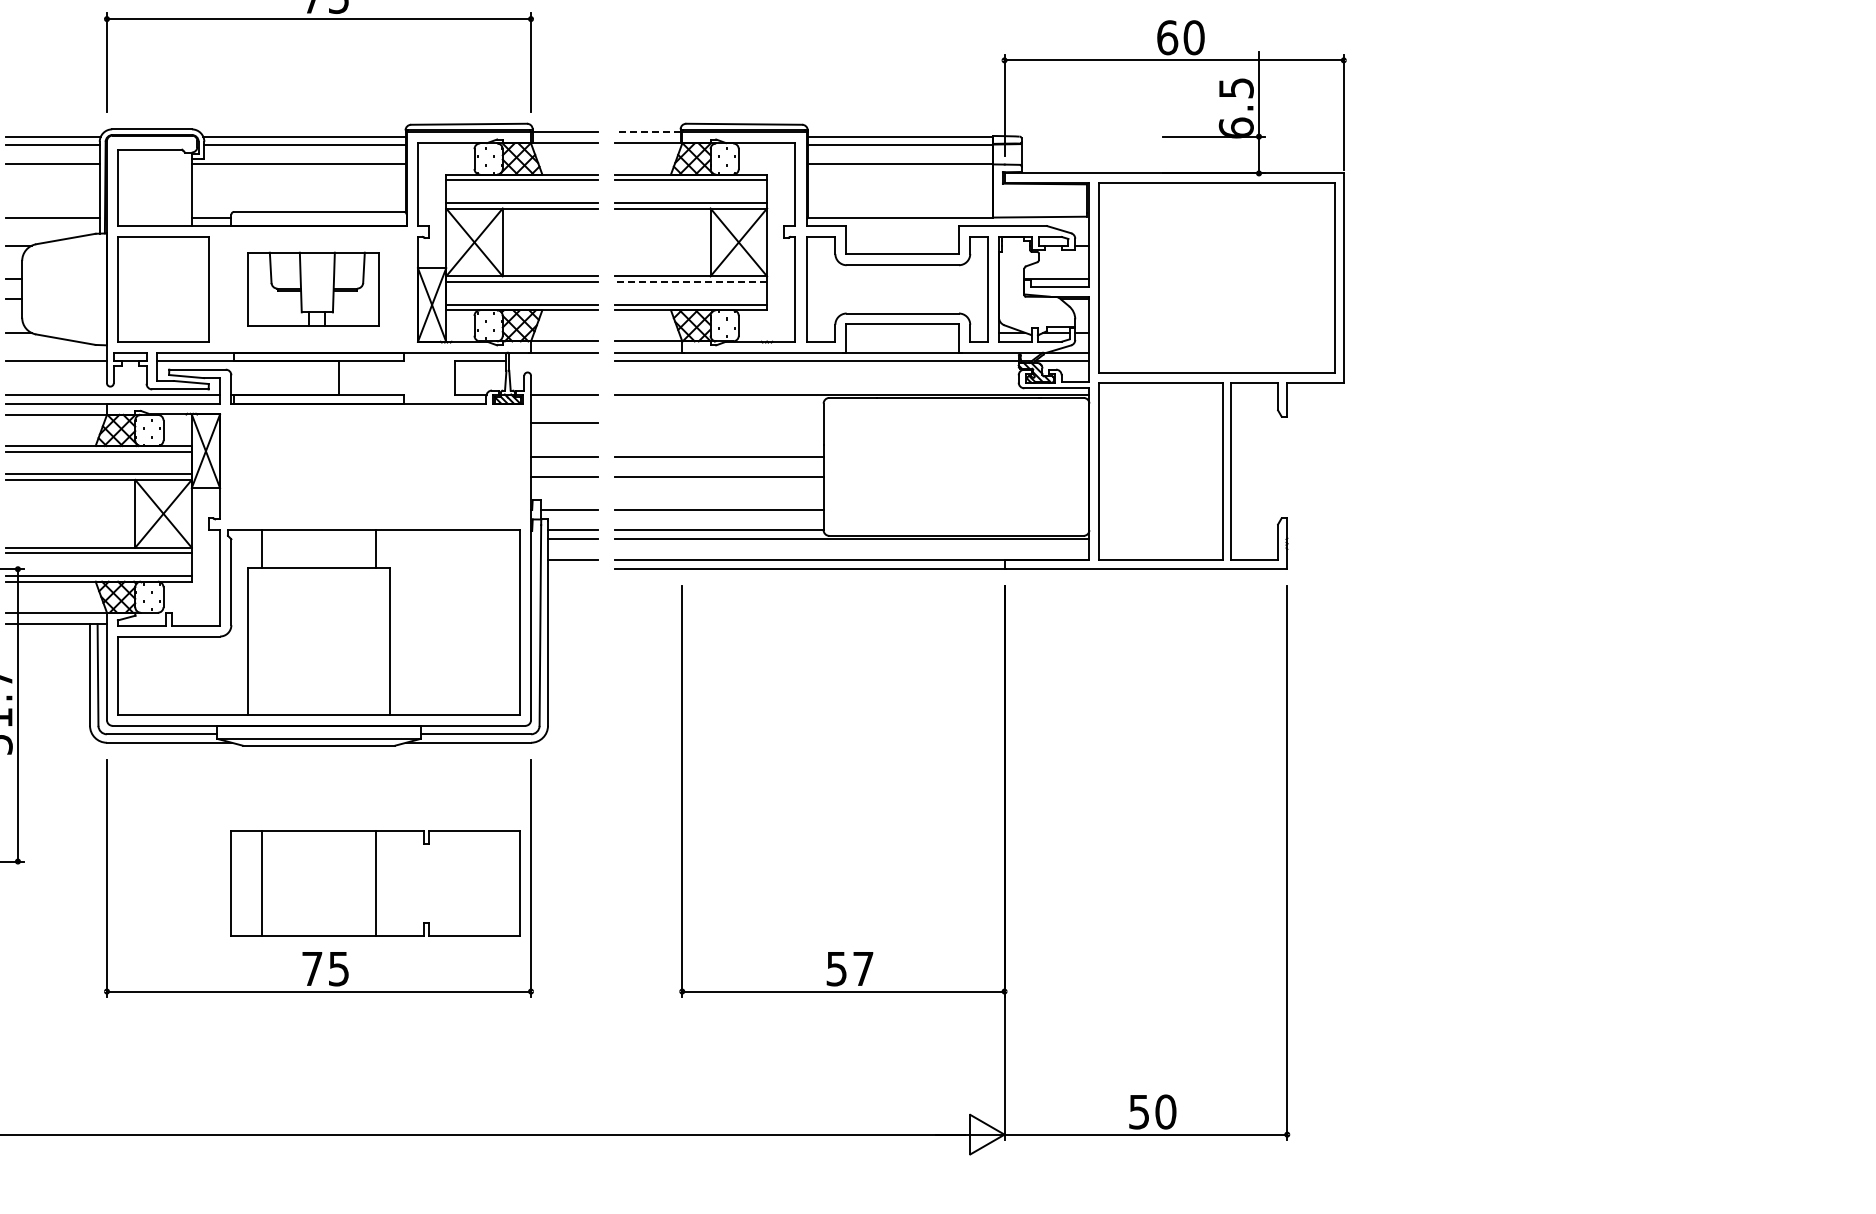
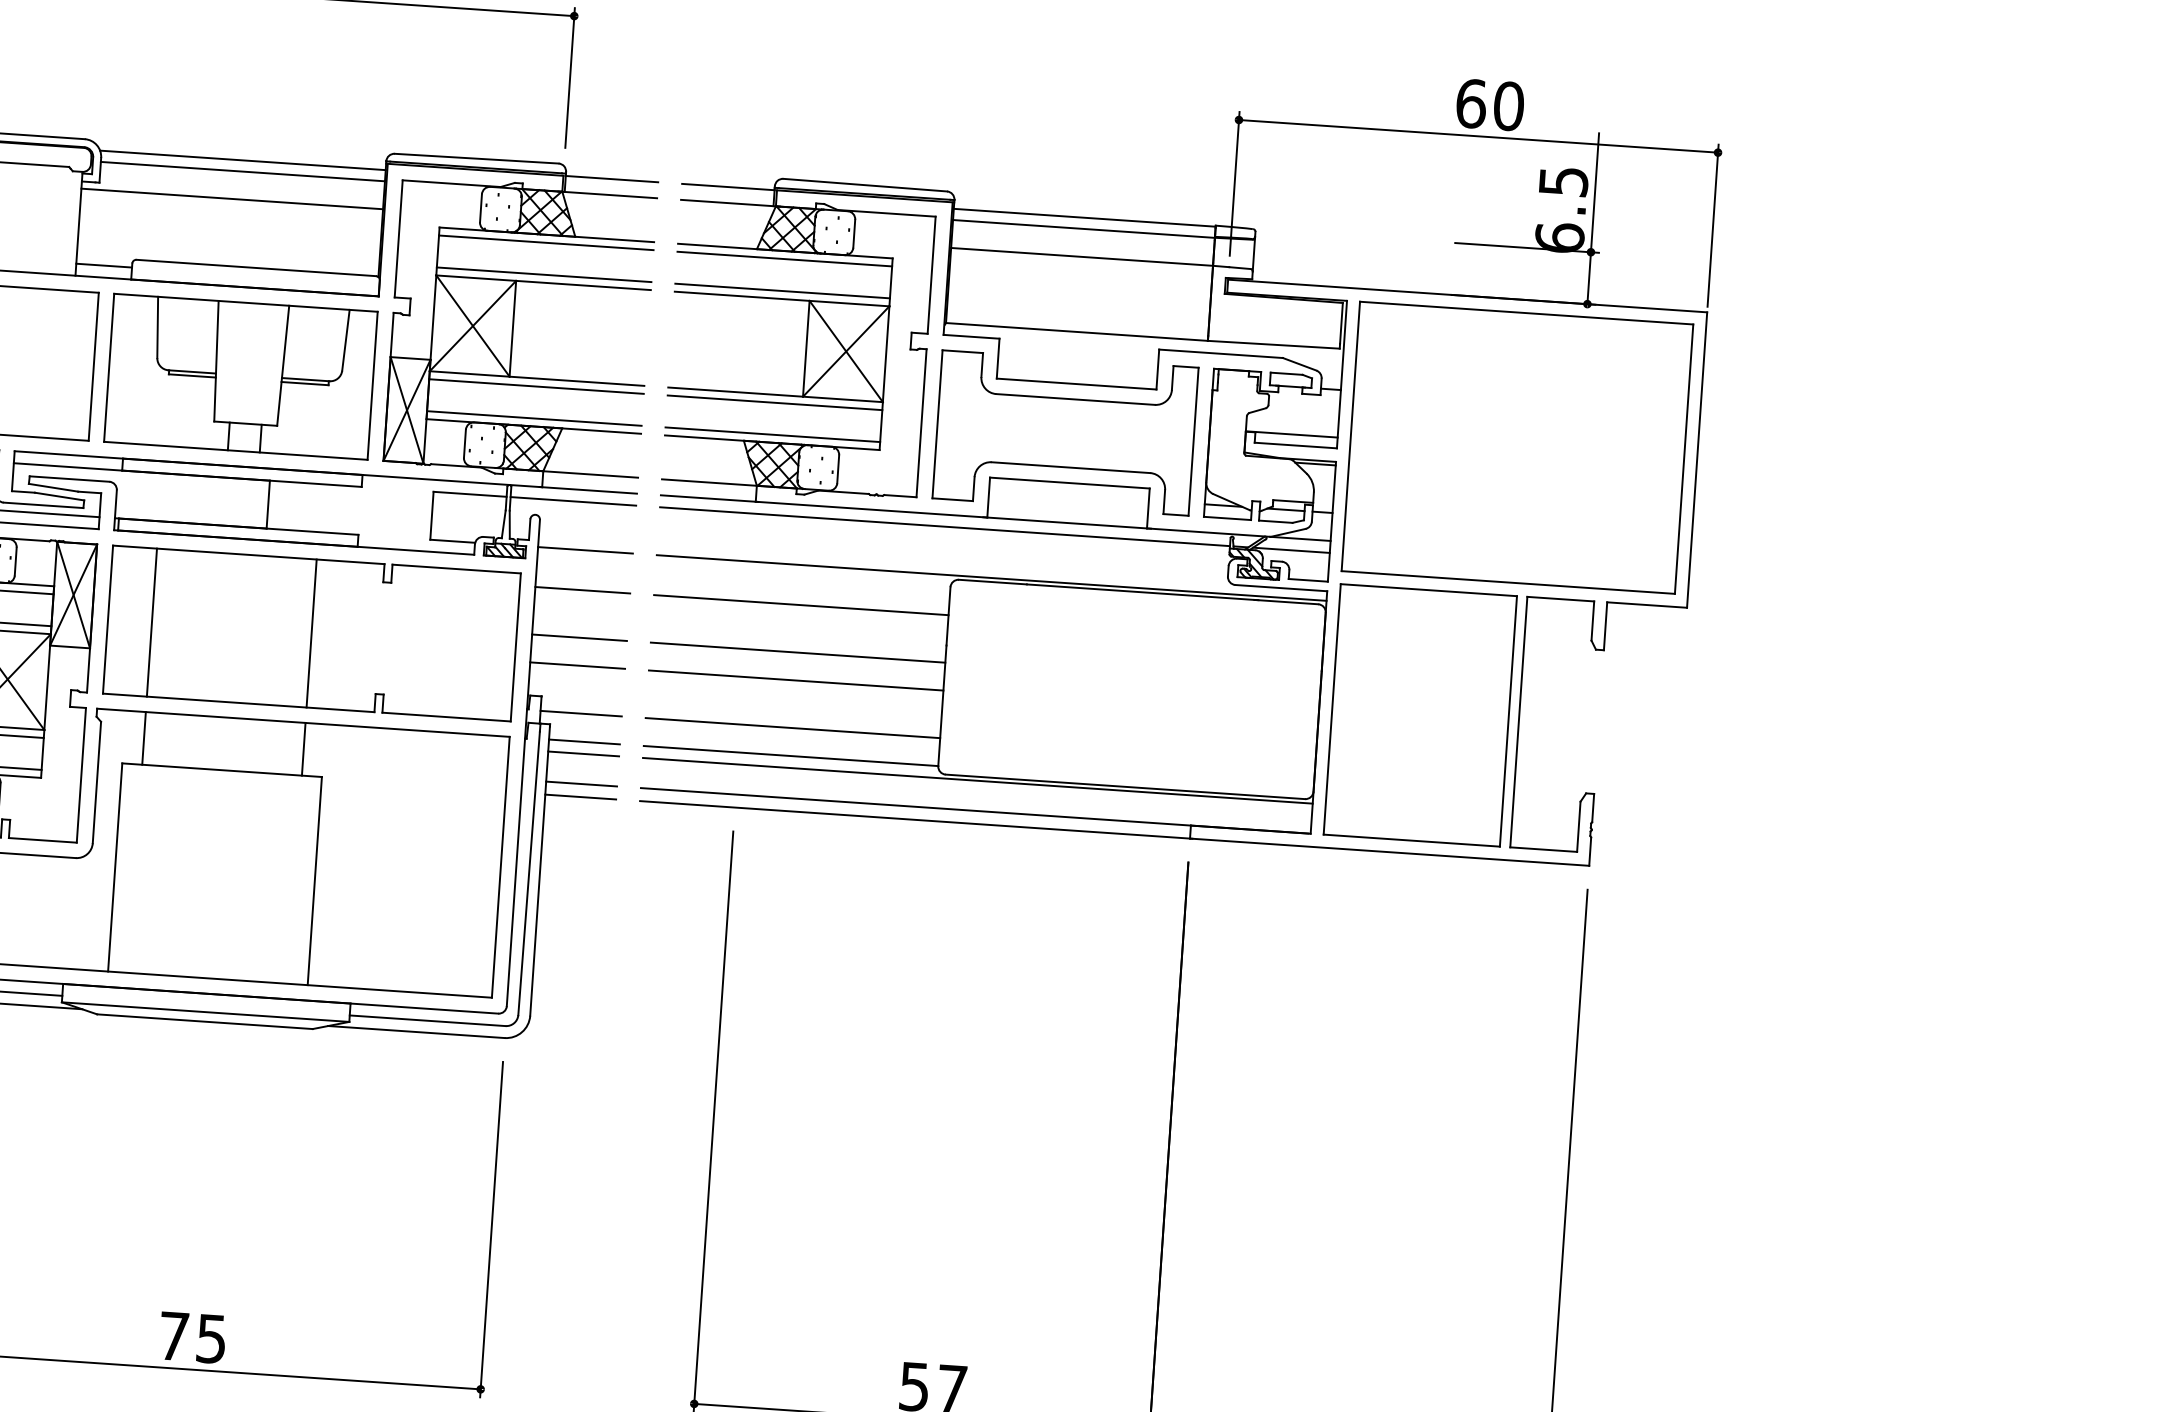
line: (647, 132) -> (727, 187), dashed -> solid
line: (691, 282) -> (775, 403), dashed -> solid
part: (313, 289) -> (241, 377), size x1.43
line: (553, 361) -> (573, 501), added
line: (719, 423) -> (801, 605), added
line: (573, 569) -> (581, 797), added
part: (375, 883) -> (311, 632), moved

